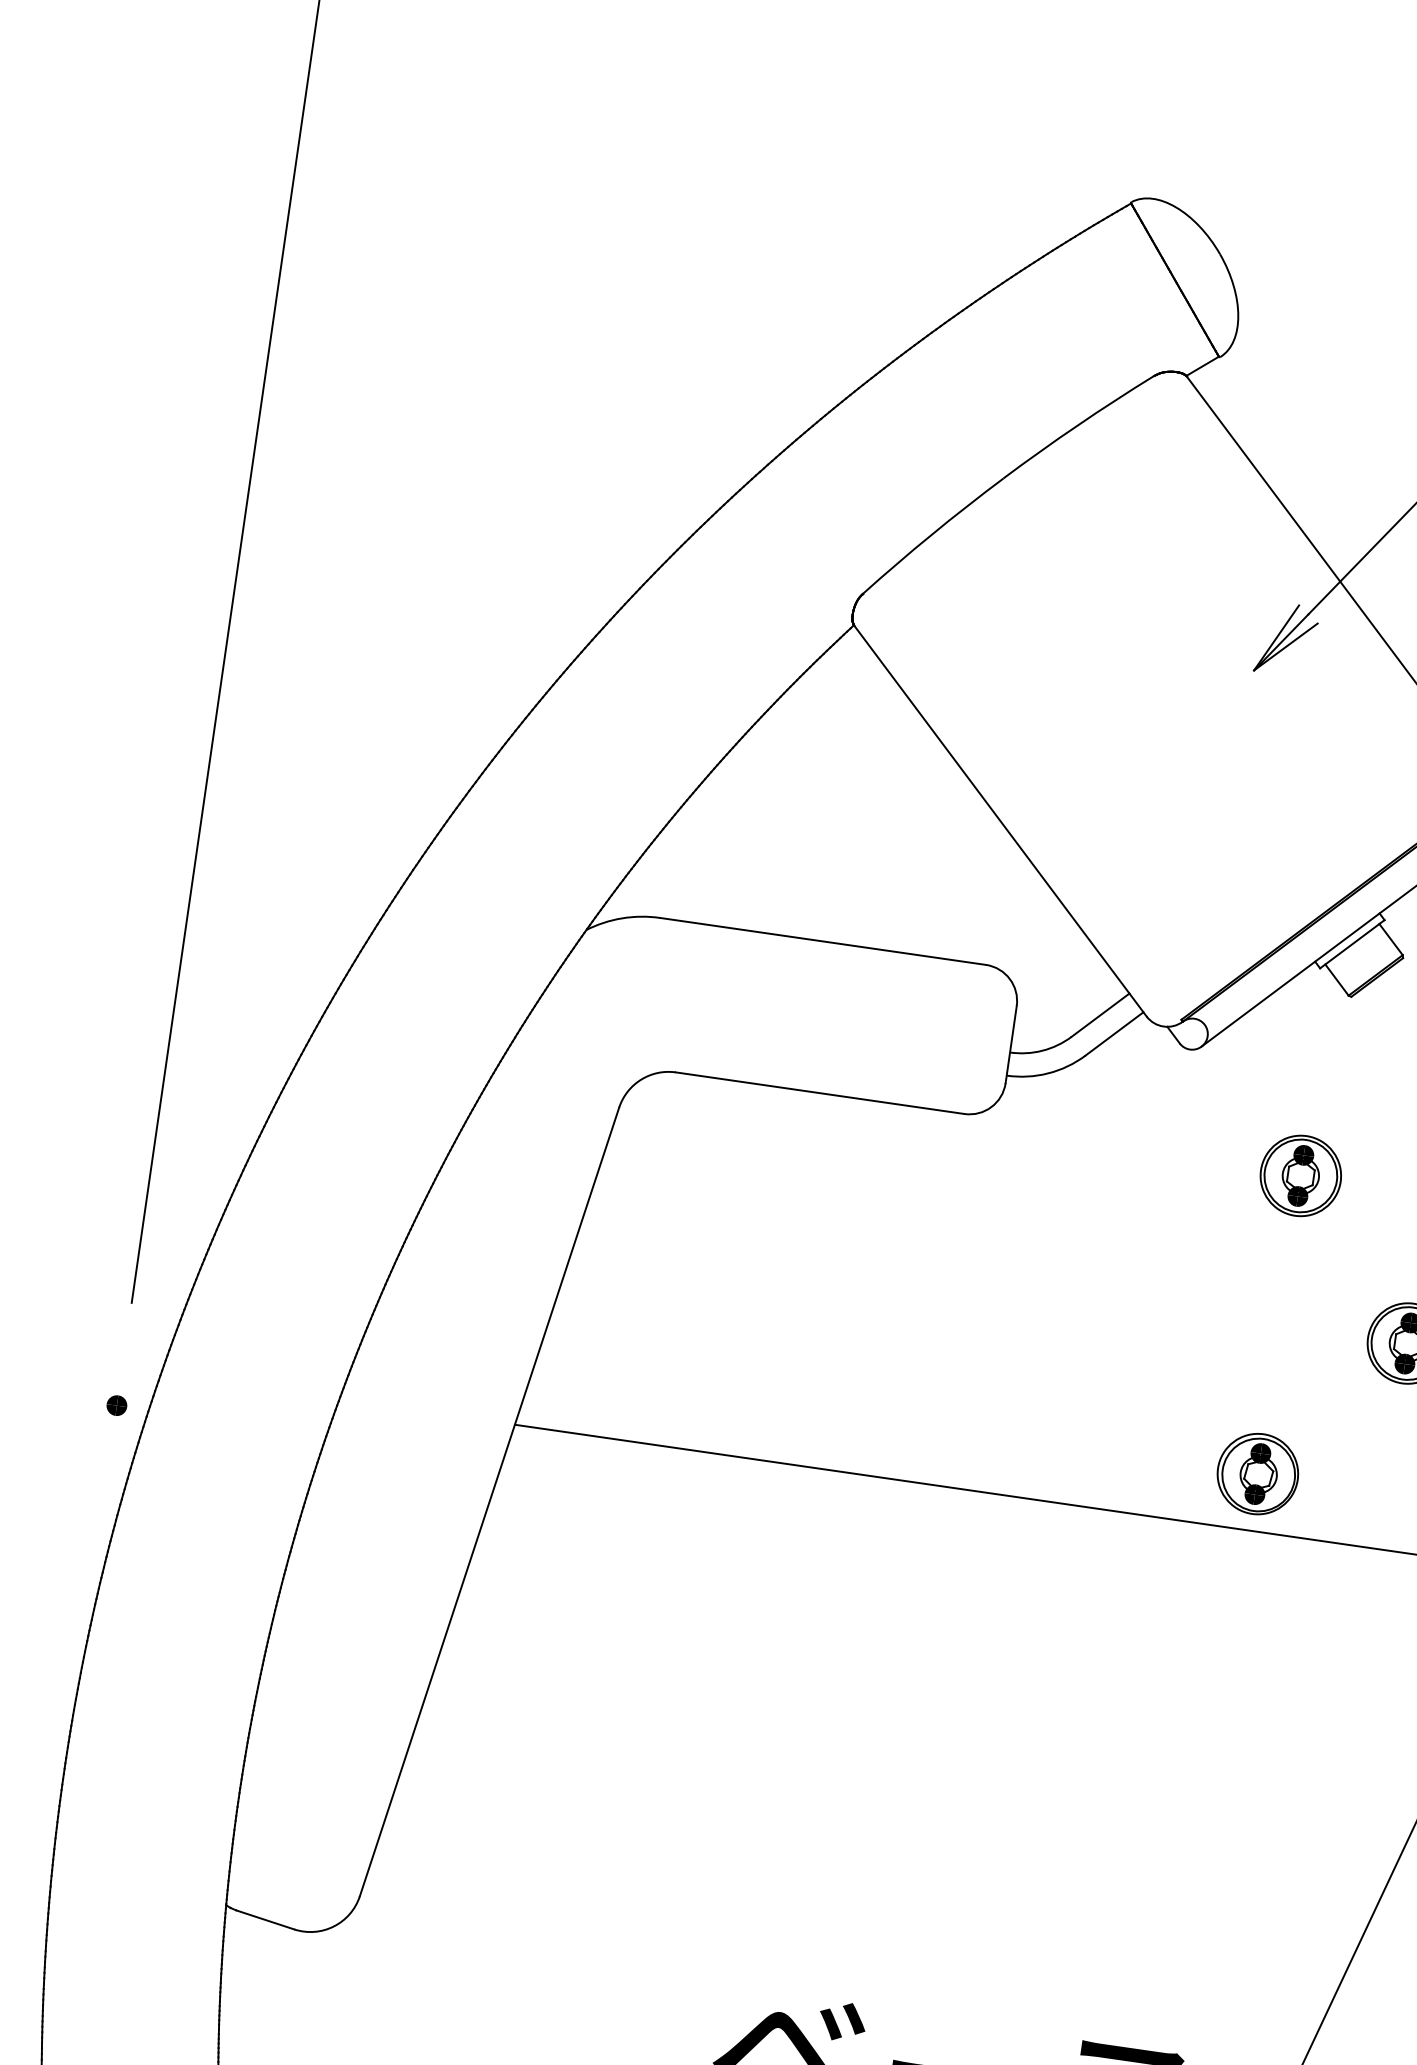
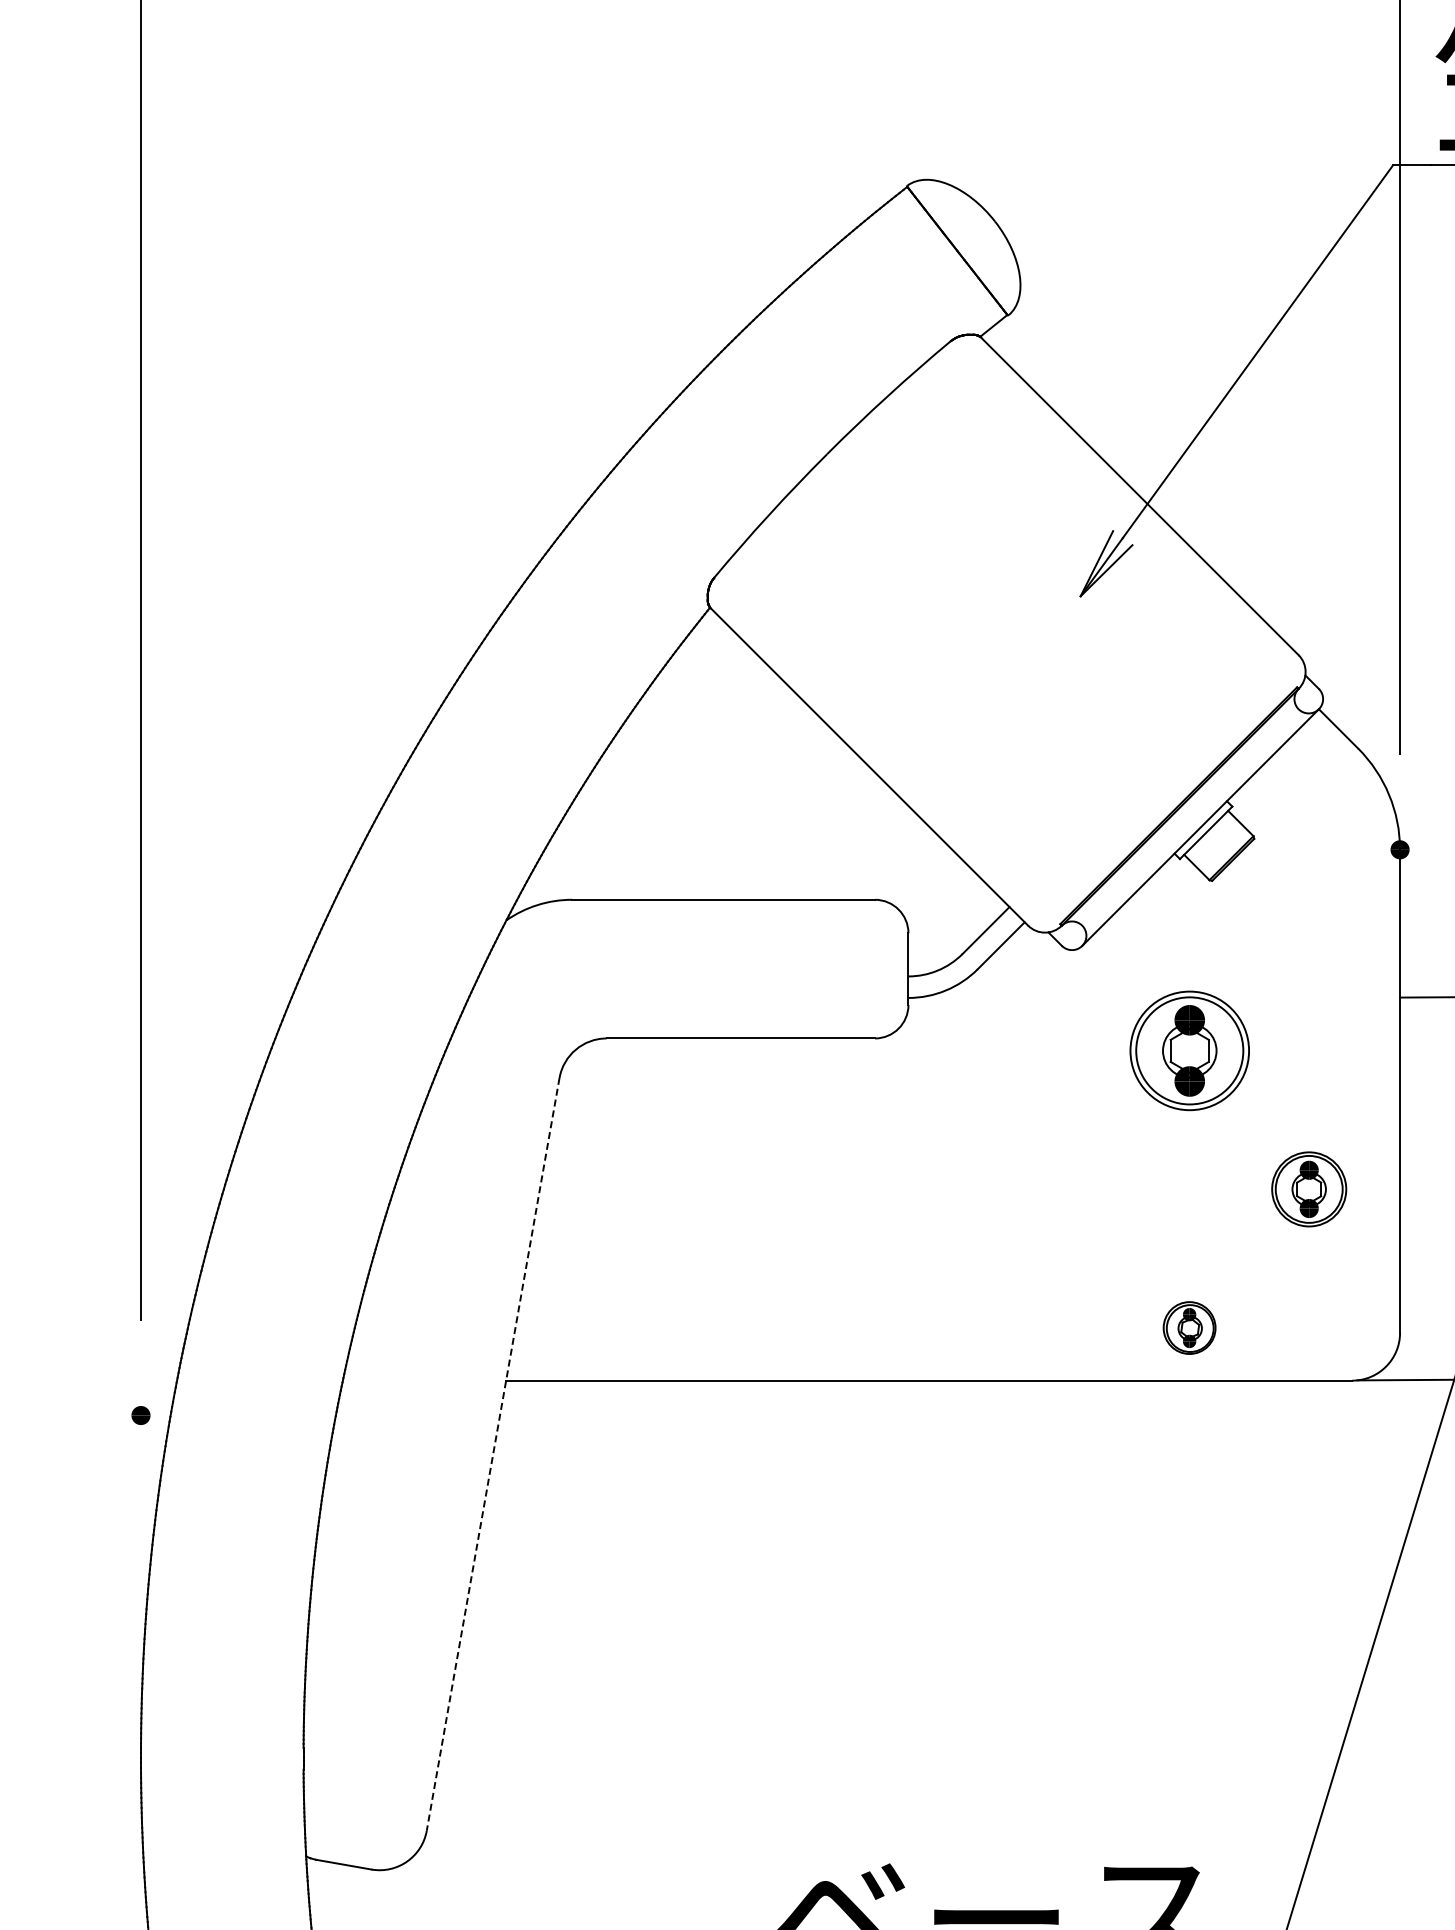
part: (1300, 1175) -> (1189, 1050), size x1.6
part: (1257, 1473) -> (1189, 1327), size x0.7
line: (489, 1502) -> (493, 1454), solid -> dashed

